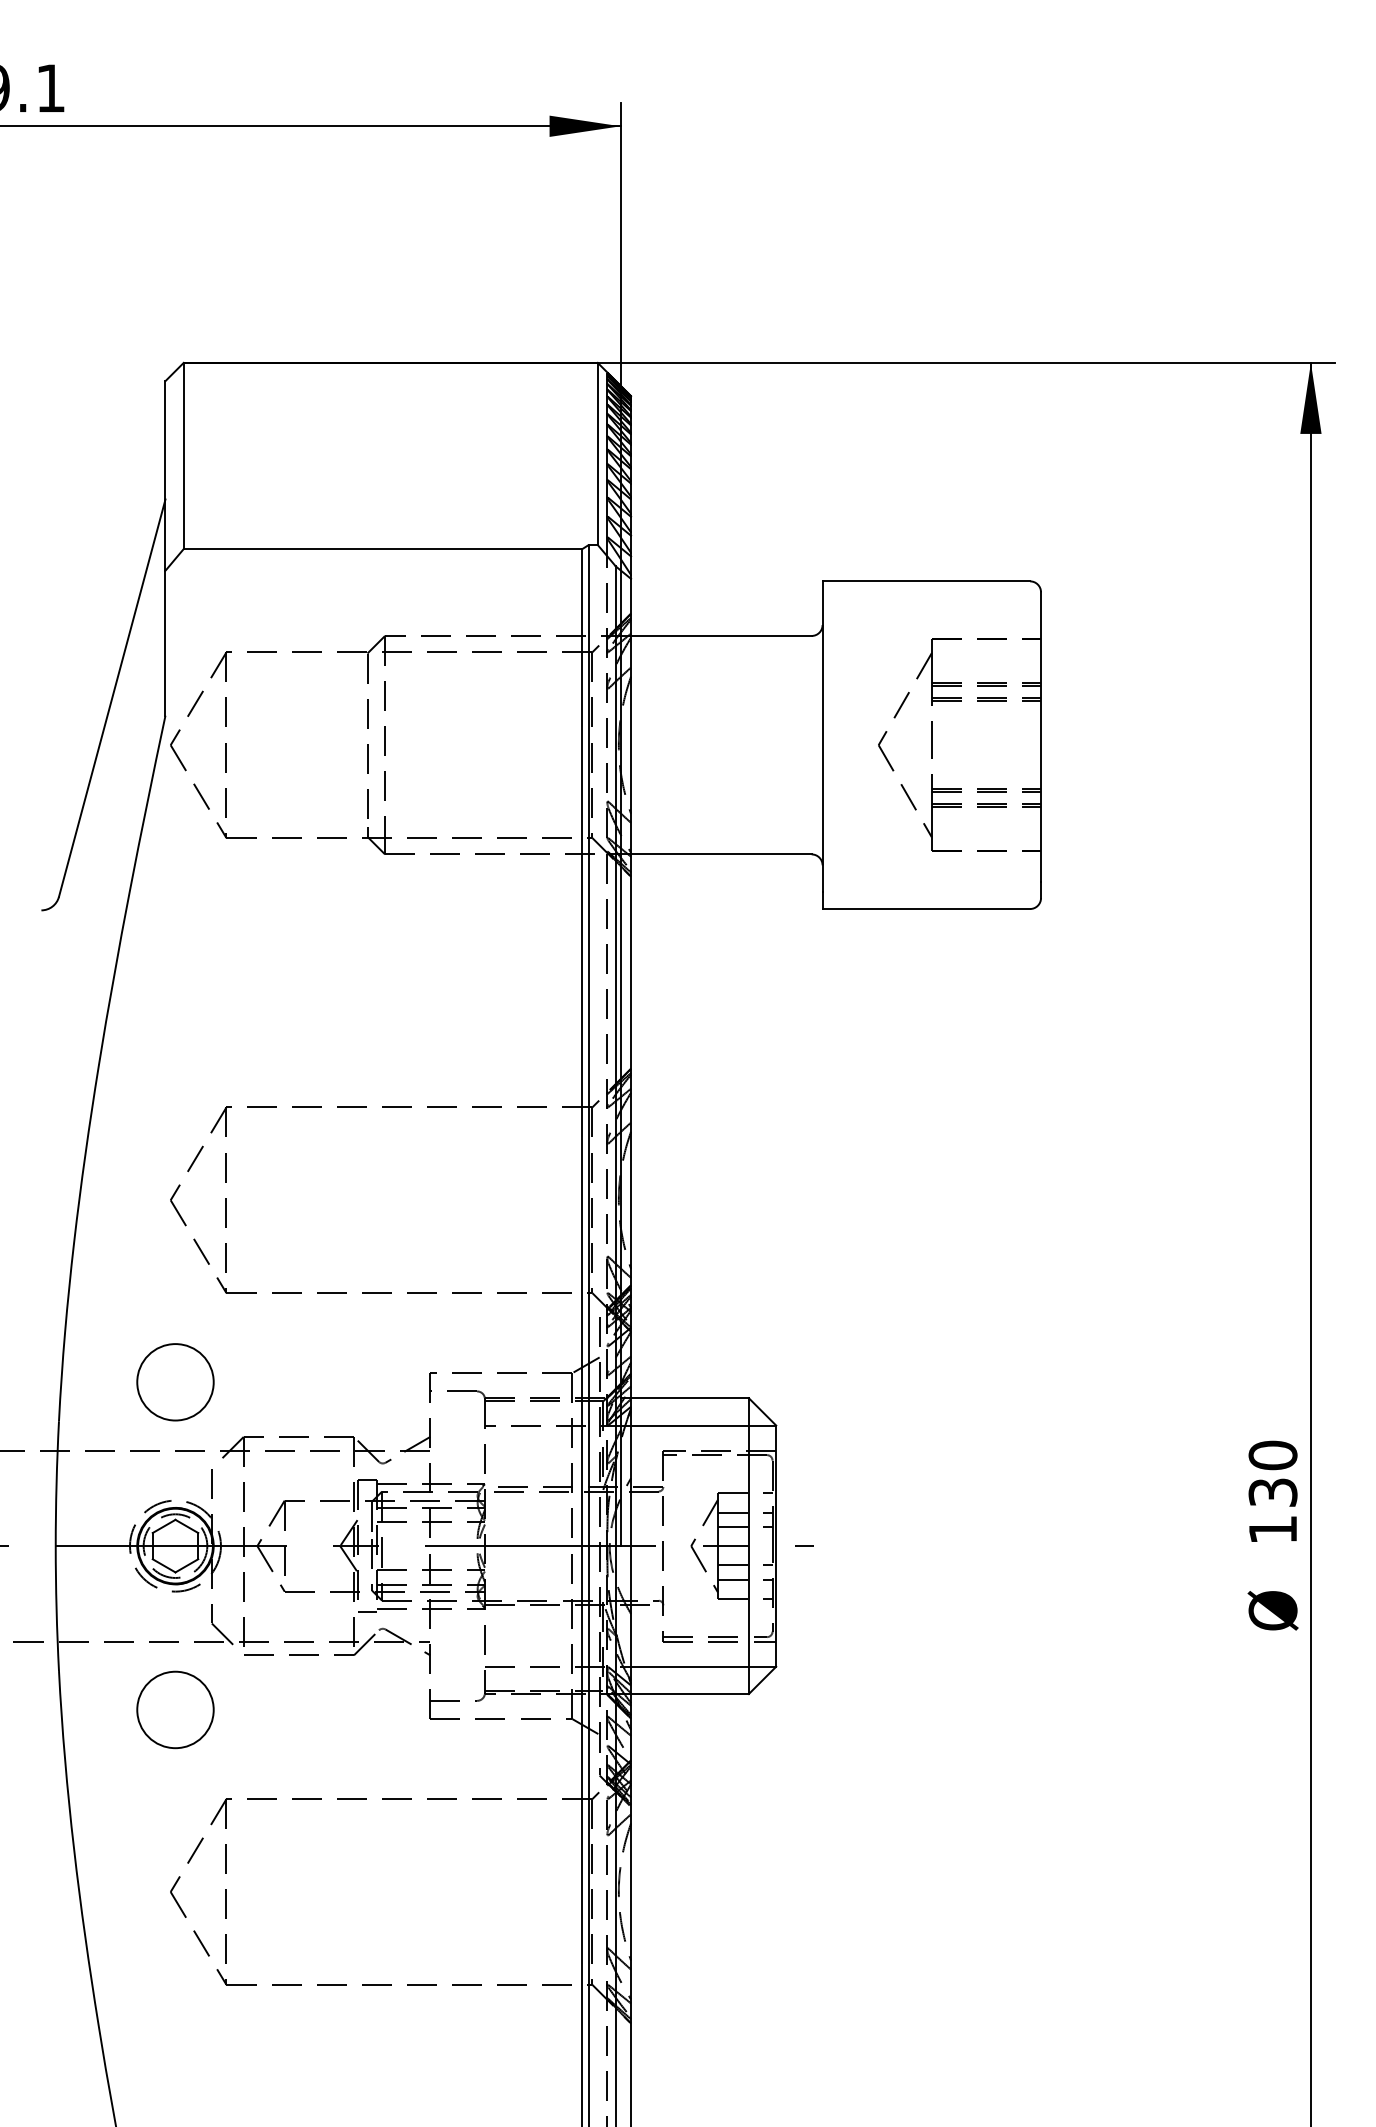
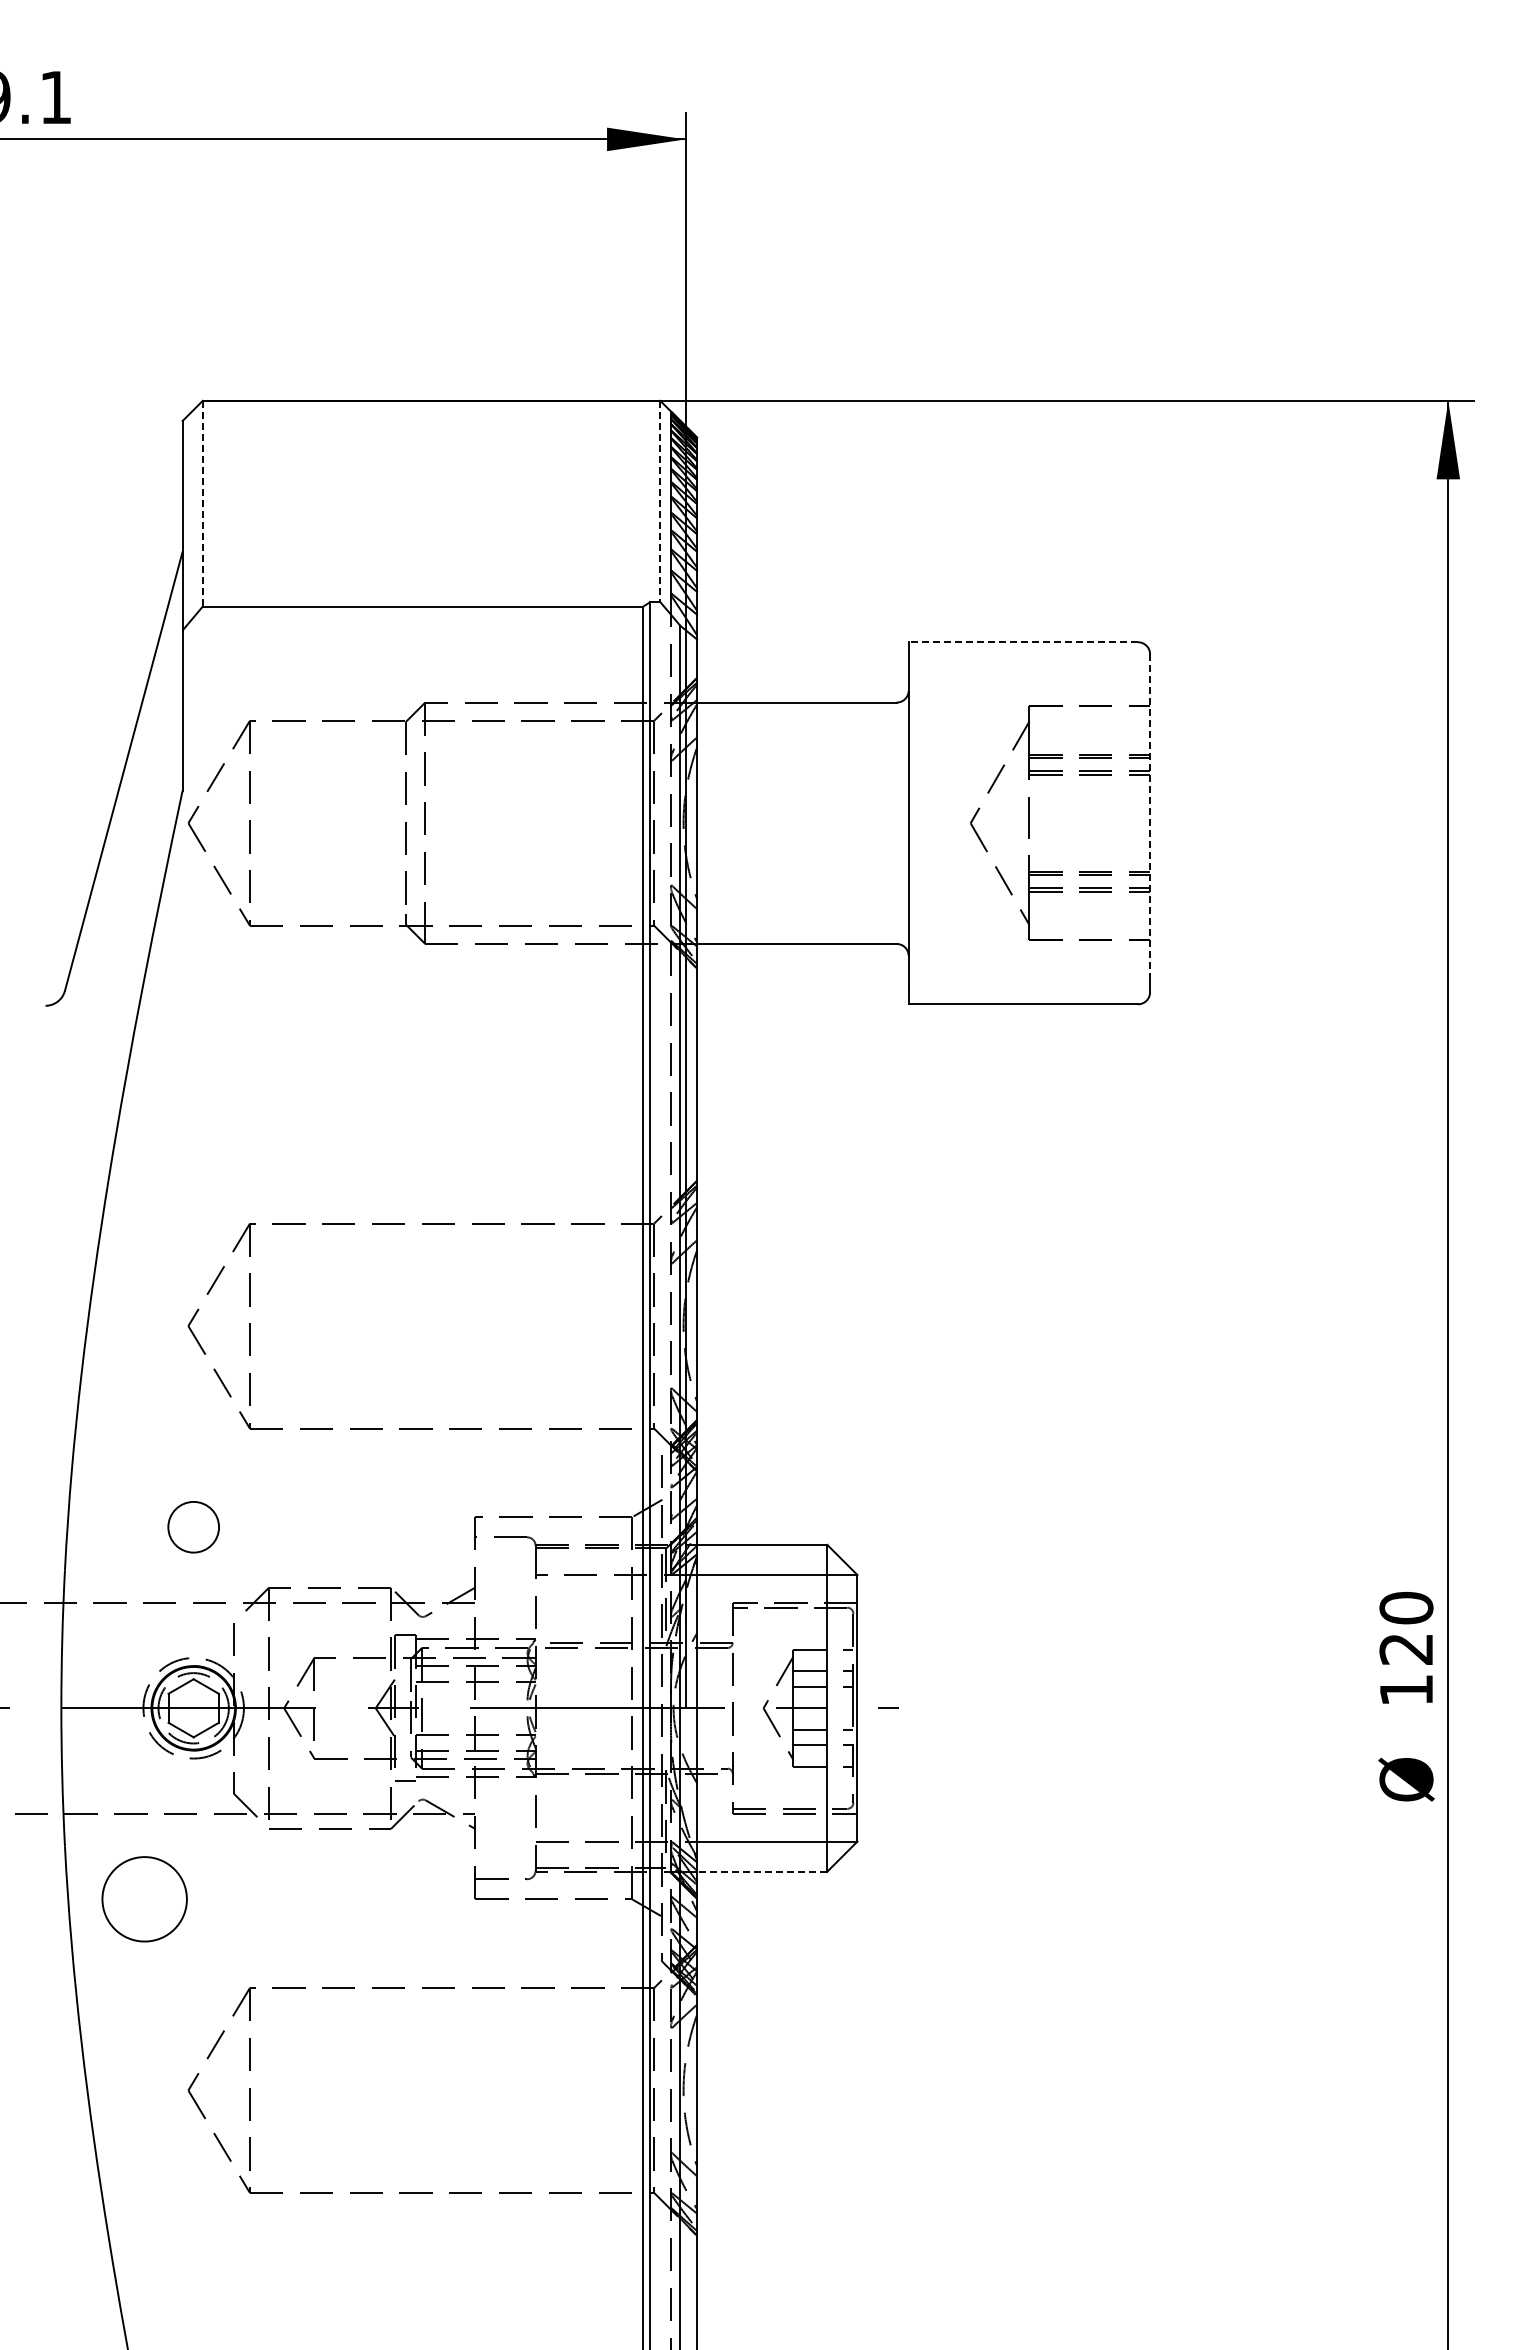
line: (597, 453) -> (660, 501), solid -> dashed
line: (183, 455) -> (202, 503), solid -> dashed
line: (926, 581) -> (1023, 642), solid -> dashed
line: (1041, 738) -> (1150, 815), solid -> dashed
circle: (175, 1382) -> (193, 1527), size x0.6
text: (1273, 1492) -> (1406, 1648), 130 -> 120
line: (689, 1693) -> (761, 1871), solid -> dashed
circle: (175, 1710) -> (144, 1899), moved

